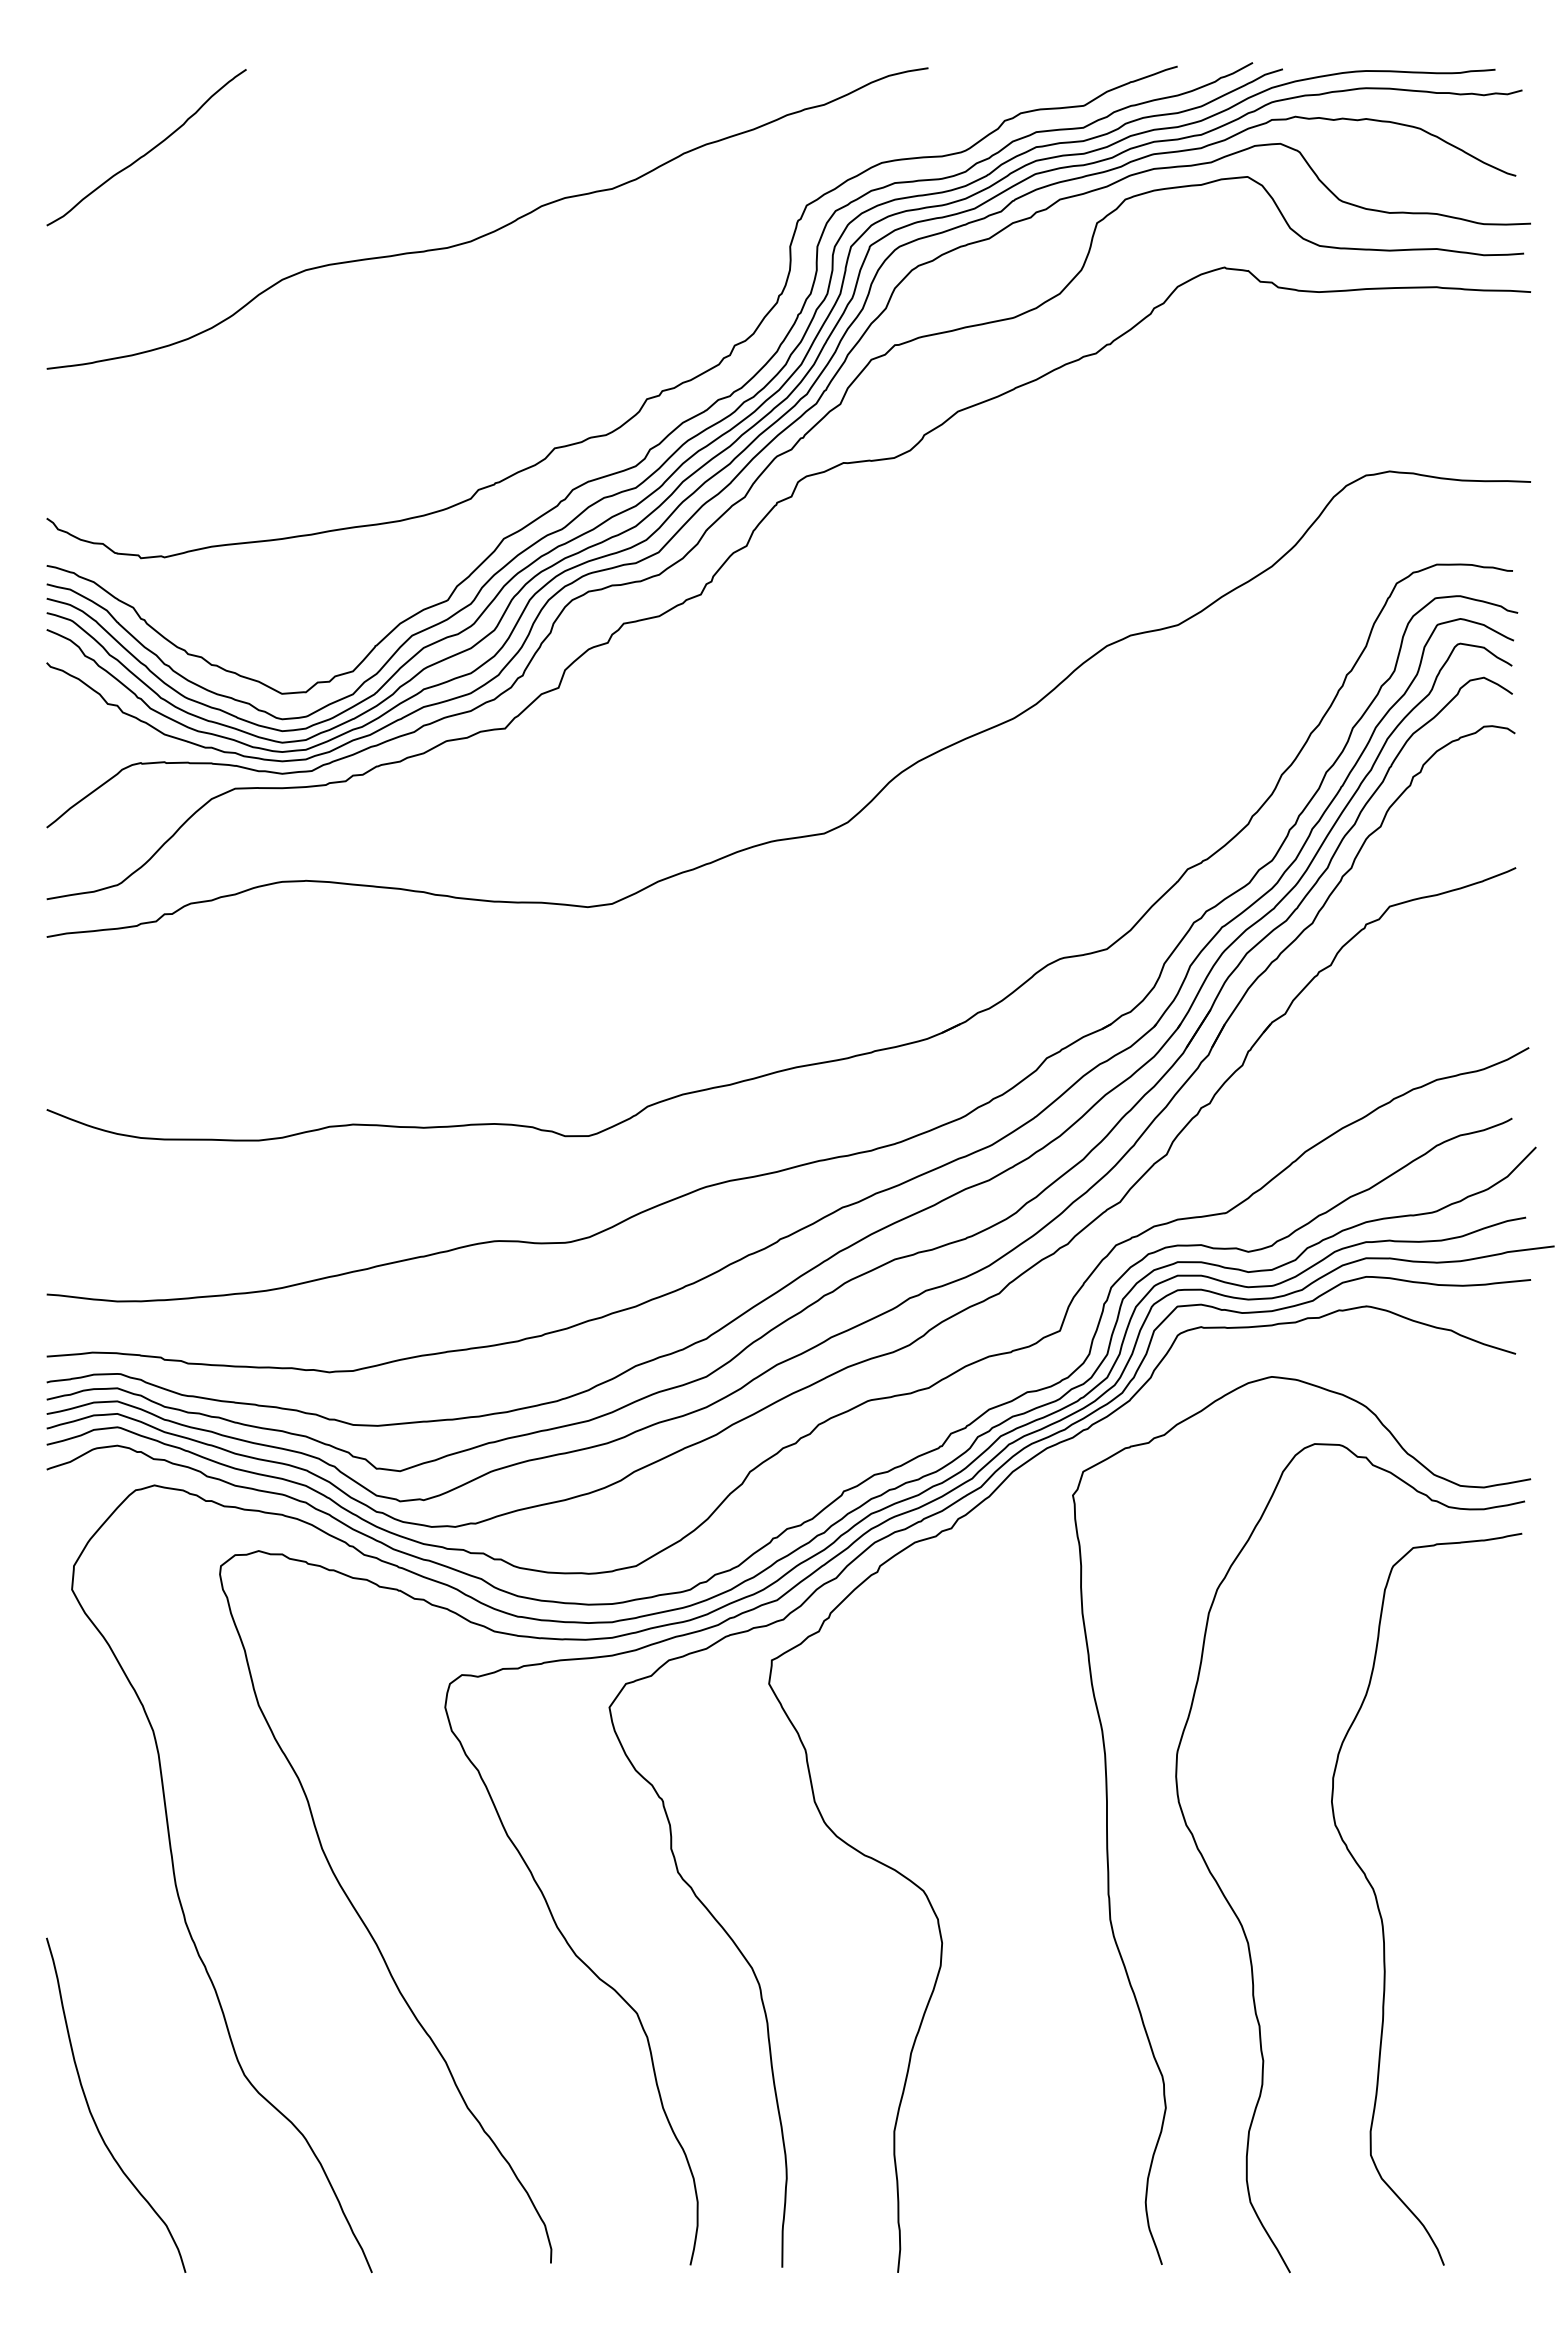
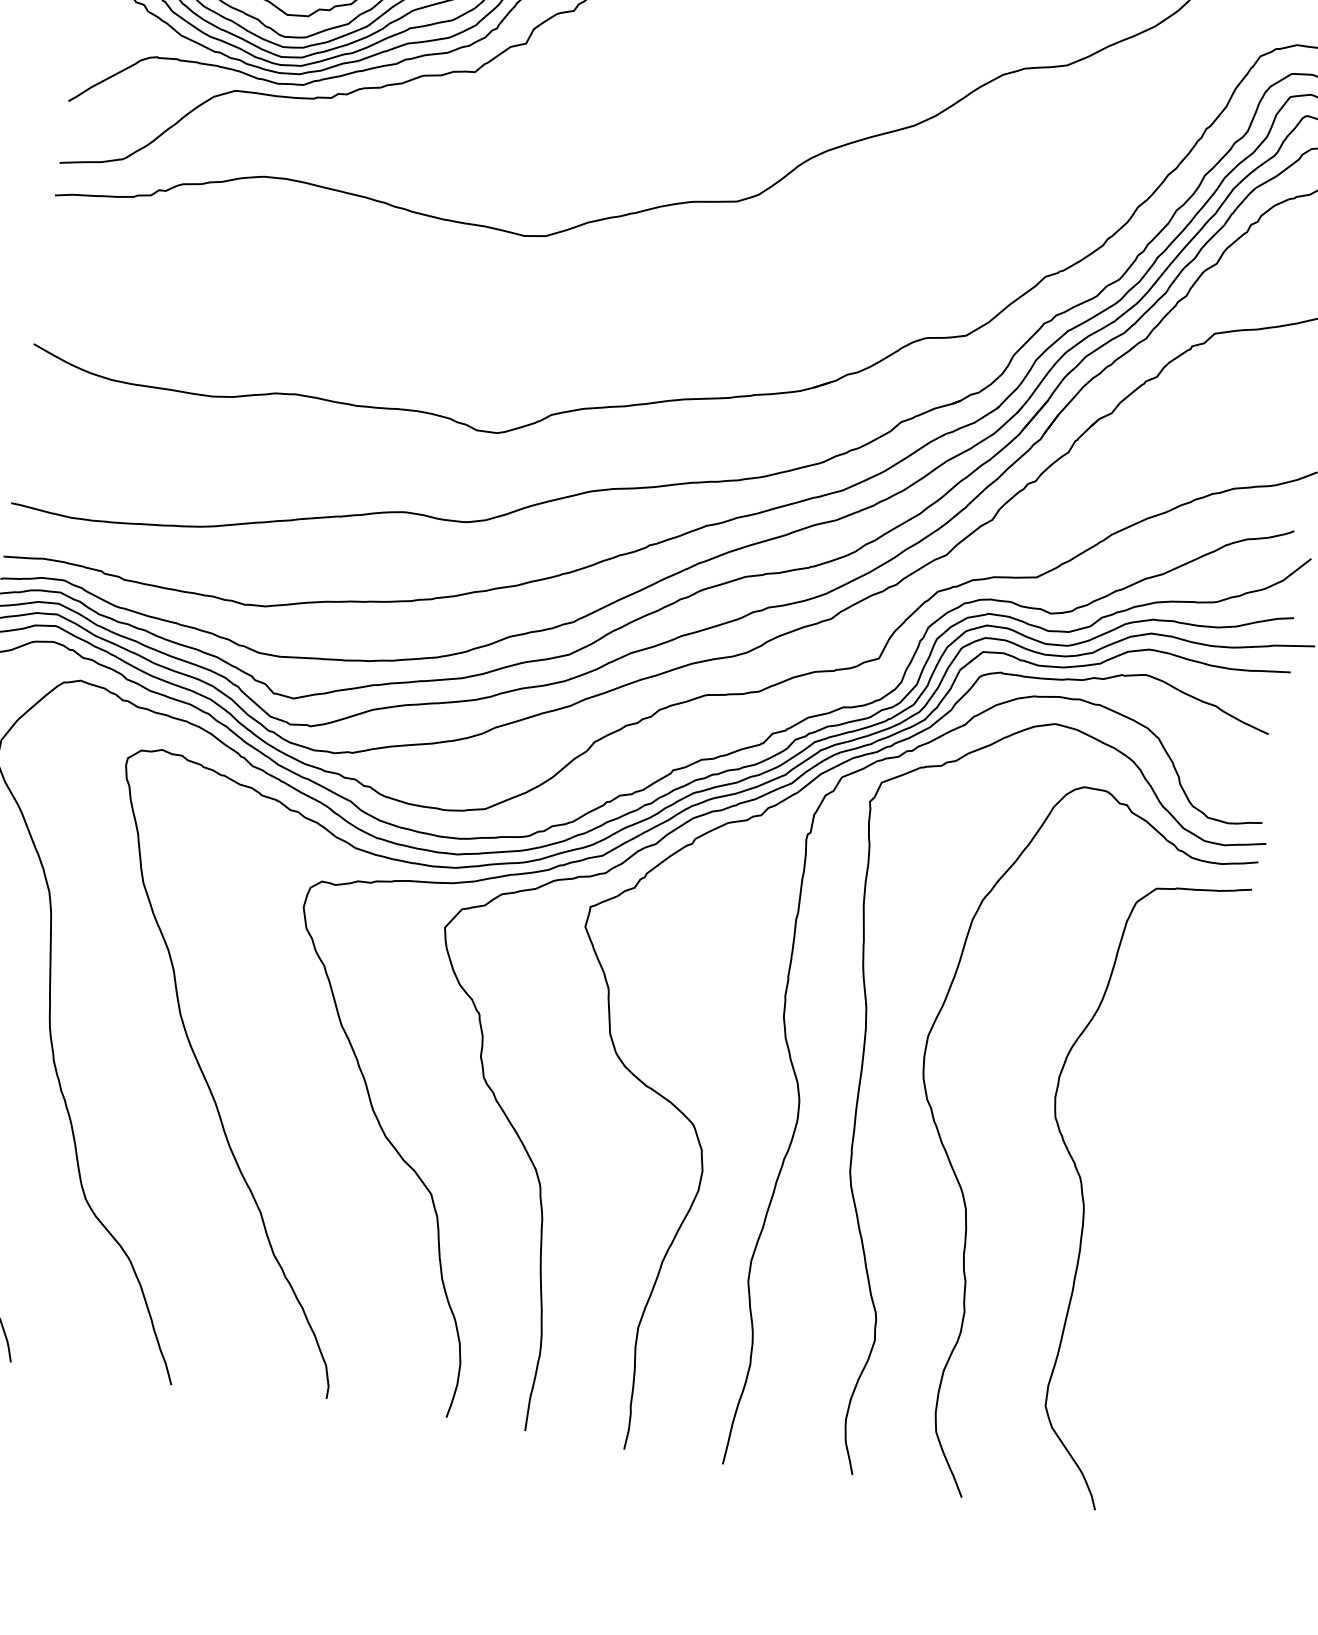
curve: (1042, 1848) -> (800, 1102), added

